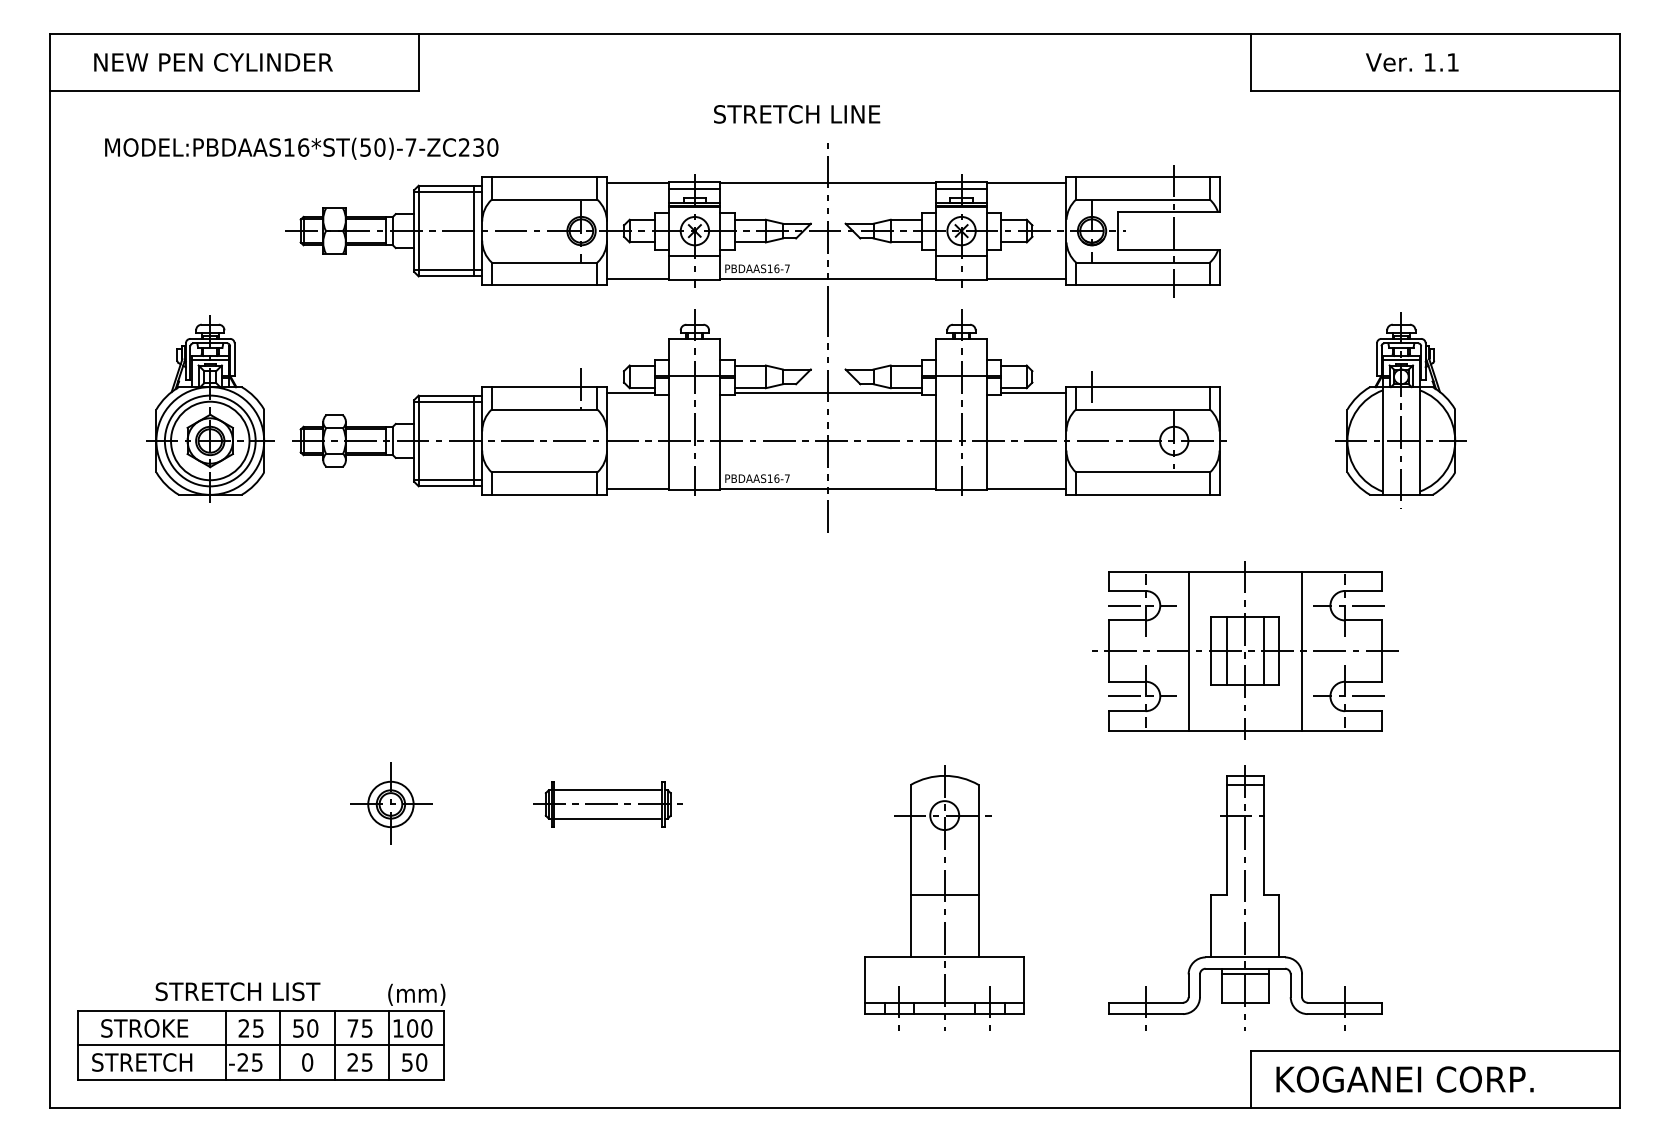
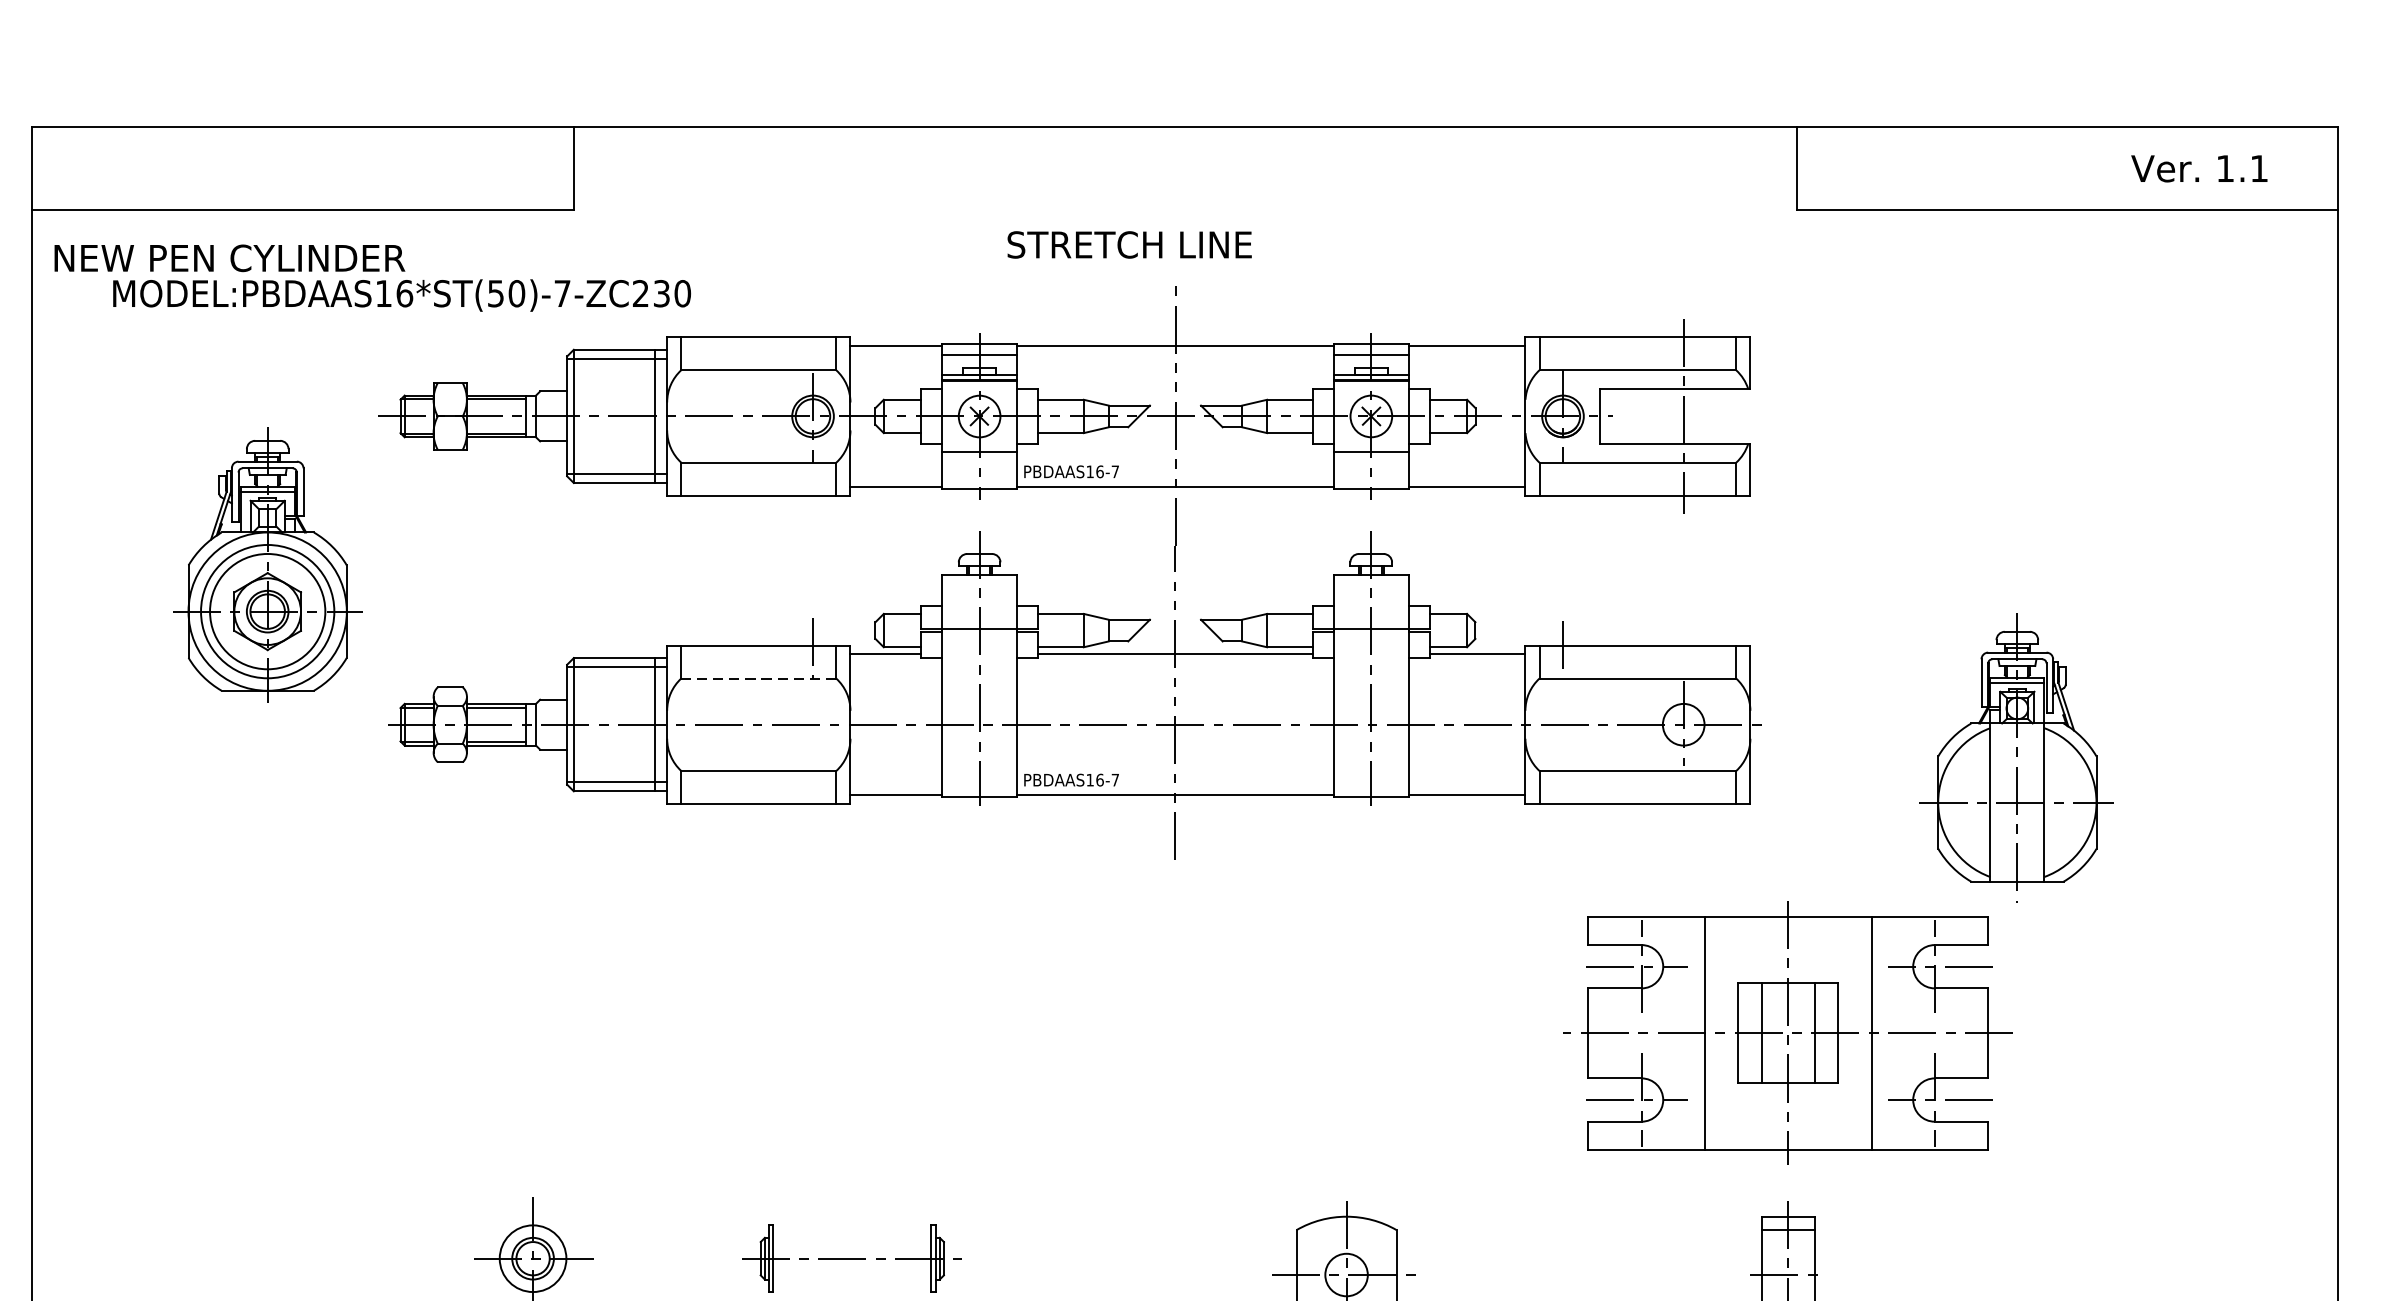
text: (213, 62) -> (229, 258), moved
text: (1412, 62) -> (2199, 168), moved
part: (210, 408) -> (268, 563), moved
line: (544, 409) -> (758, 678), solid -> dashed
part: (1400, 410) -> (2016, 757), moved
line: (608, 790) -> (852, 1238), removed
line: (608, 818) -> (852, 1279), removed

